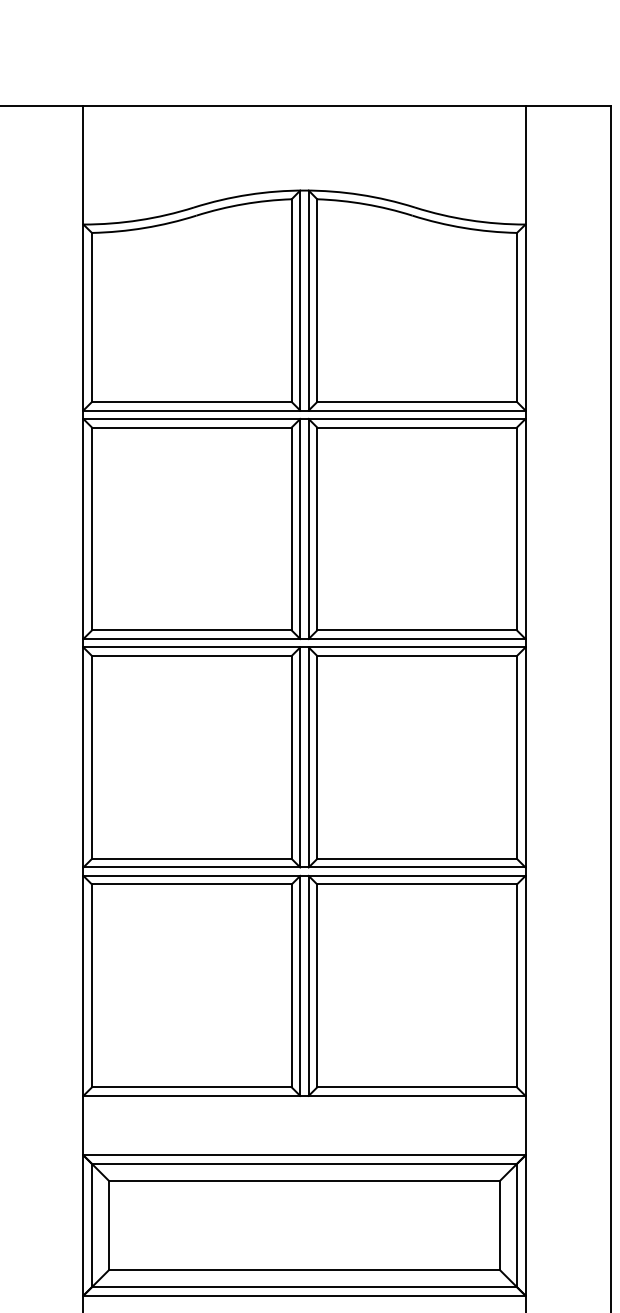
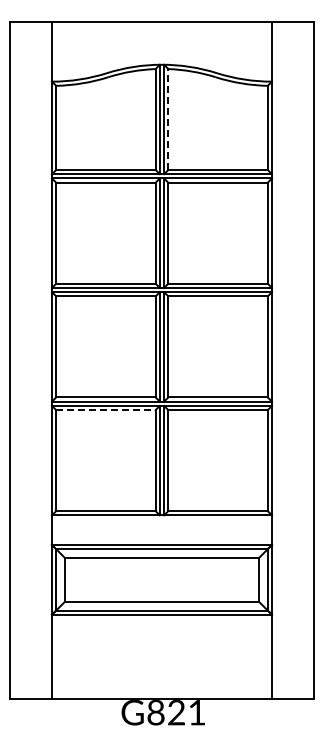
line: (317, 300) -> (168, 119), solid -> dashed
line: (190, 885) -> (105, 410), solid -> dashed

